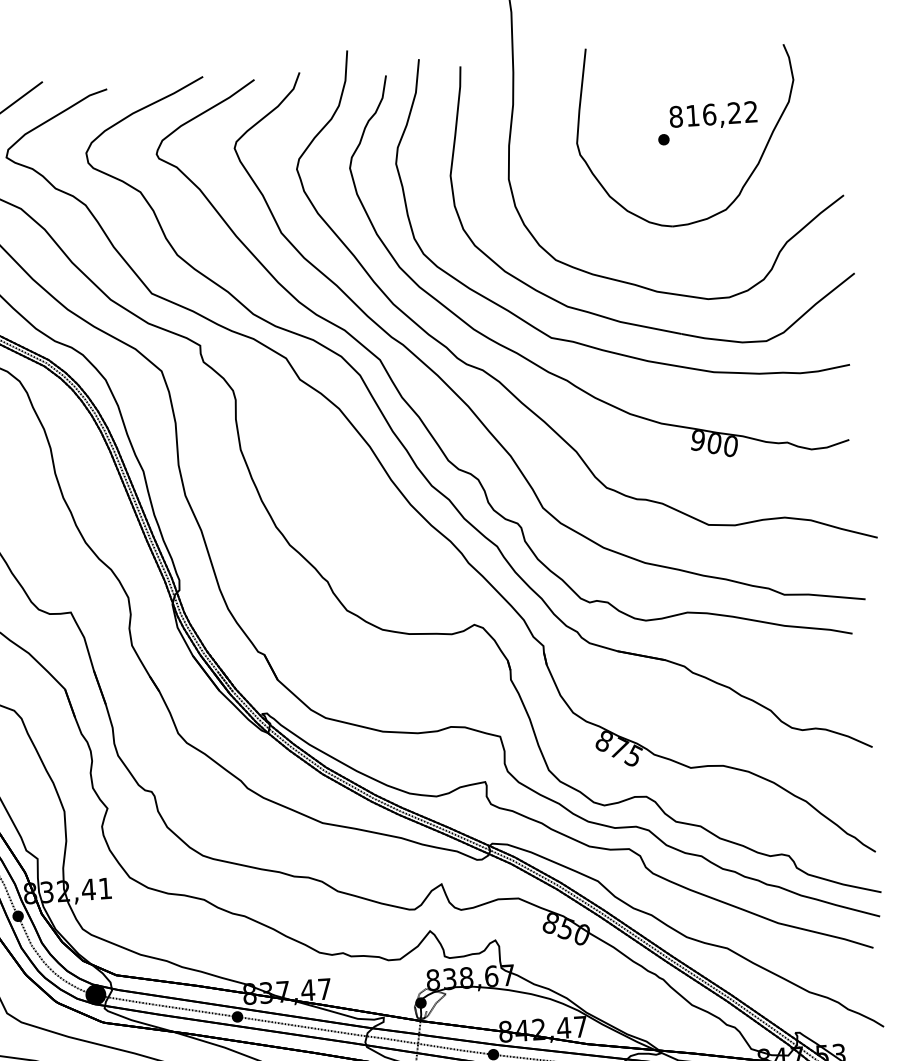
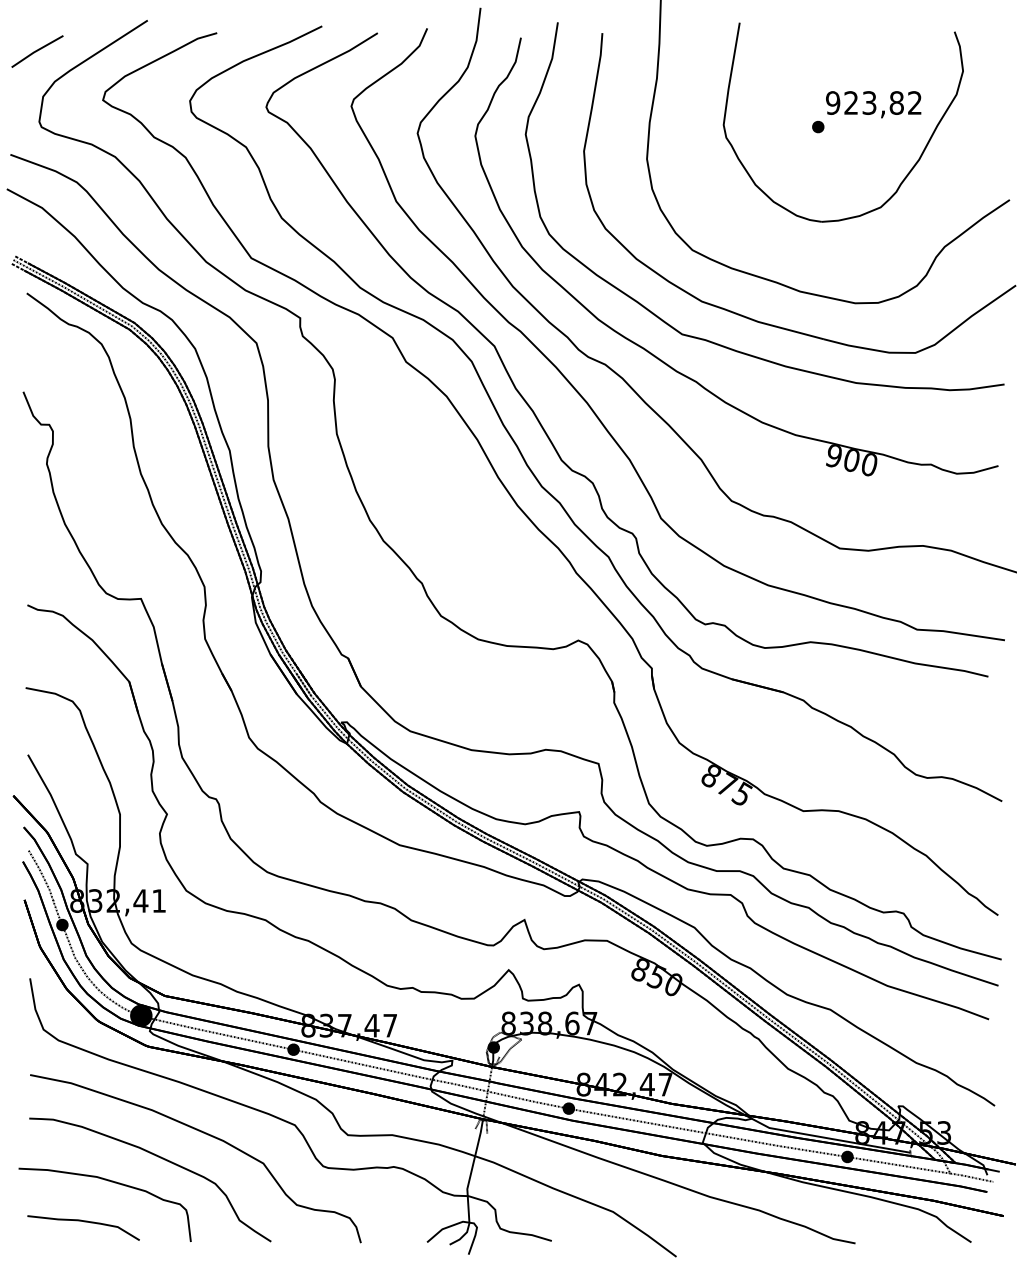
text: (704, 114) -> (864, 102), 816,22 -> 923,82

